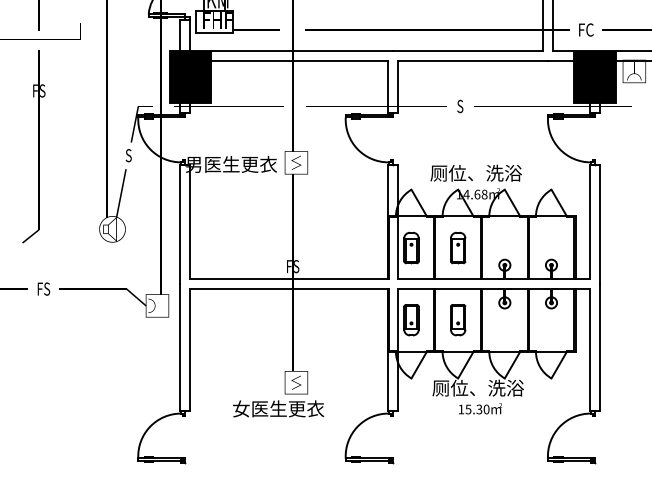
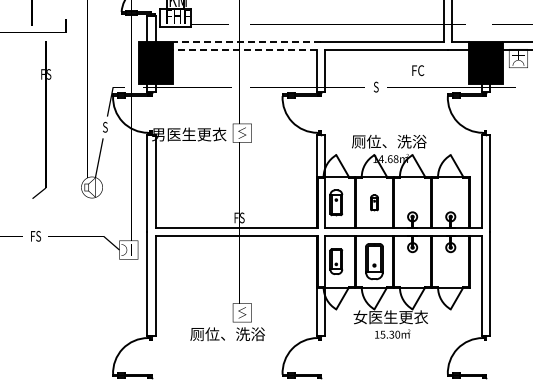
text: (586, 29) -> (418, 70), moved
line: (301, 50) -> (246, 41), solid -> dashed
line: (299, 61) -> (244, 50), solid -> dashed
text: (33, 146) -> (41, 119), moved
part: (458, 247) -> (374, 202), size x0.6
part: (458, 319) -> (374, 261), size x1.4
text: (477, 388) -> (390, 317), 厕位、洗浴 -> 女医生更衣
text: (278, 409) -> (227, 334), 女医生更衣 -> 厕位、洗浴

